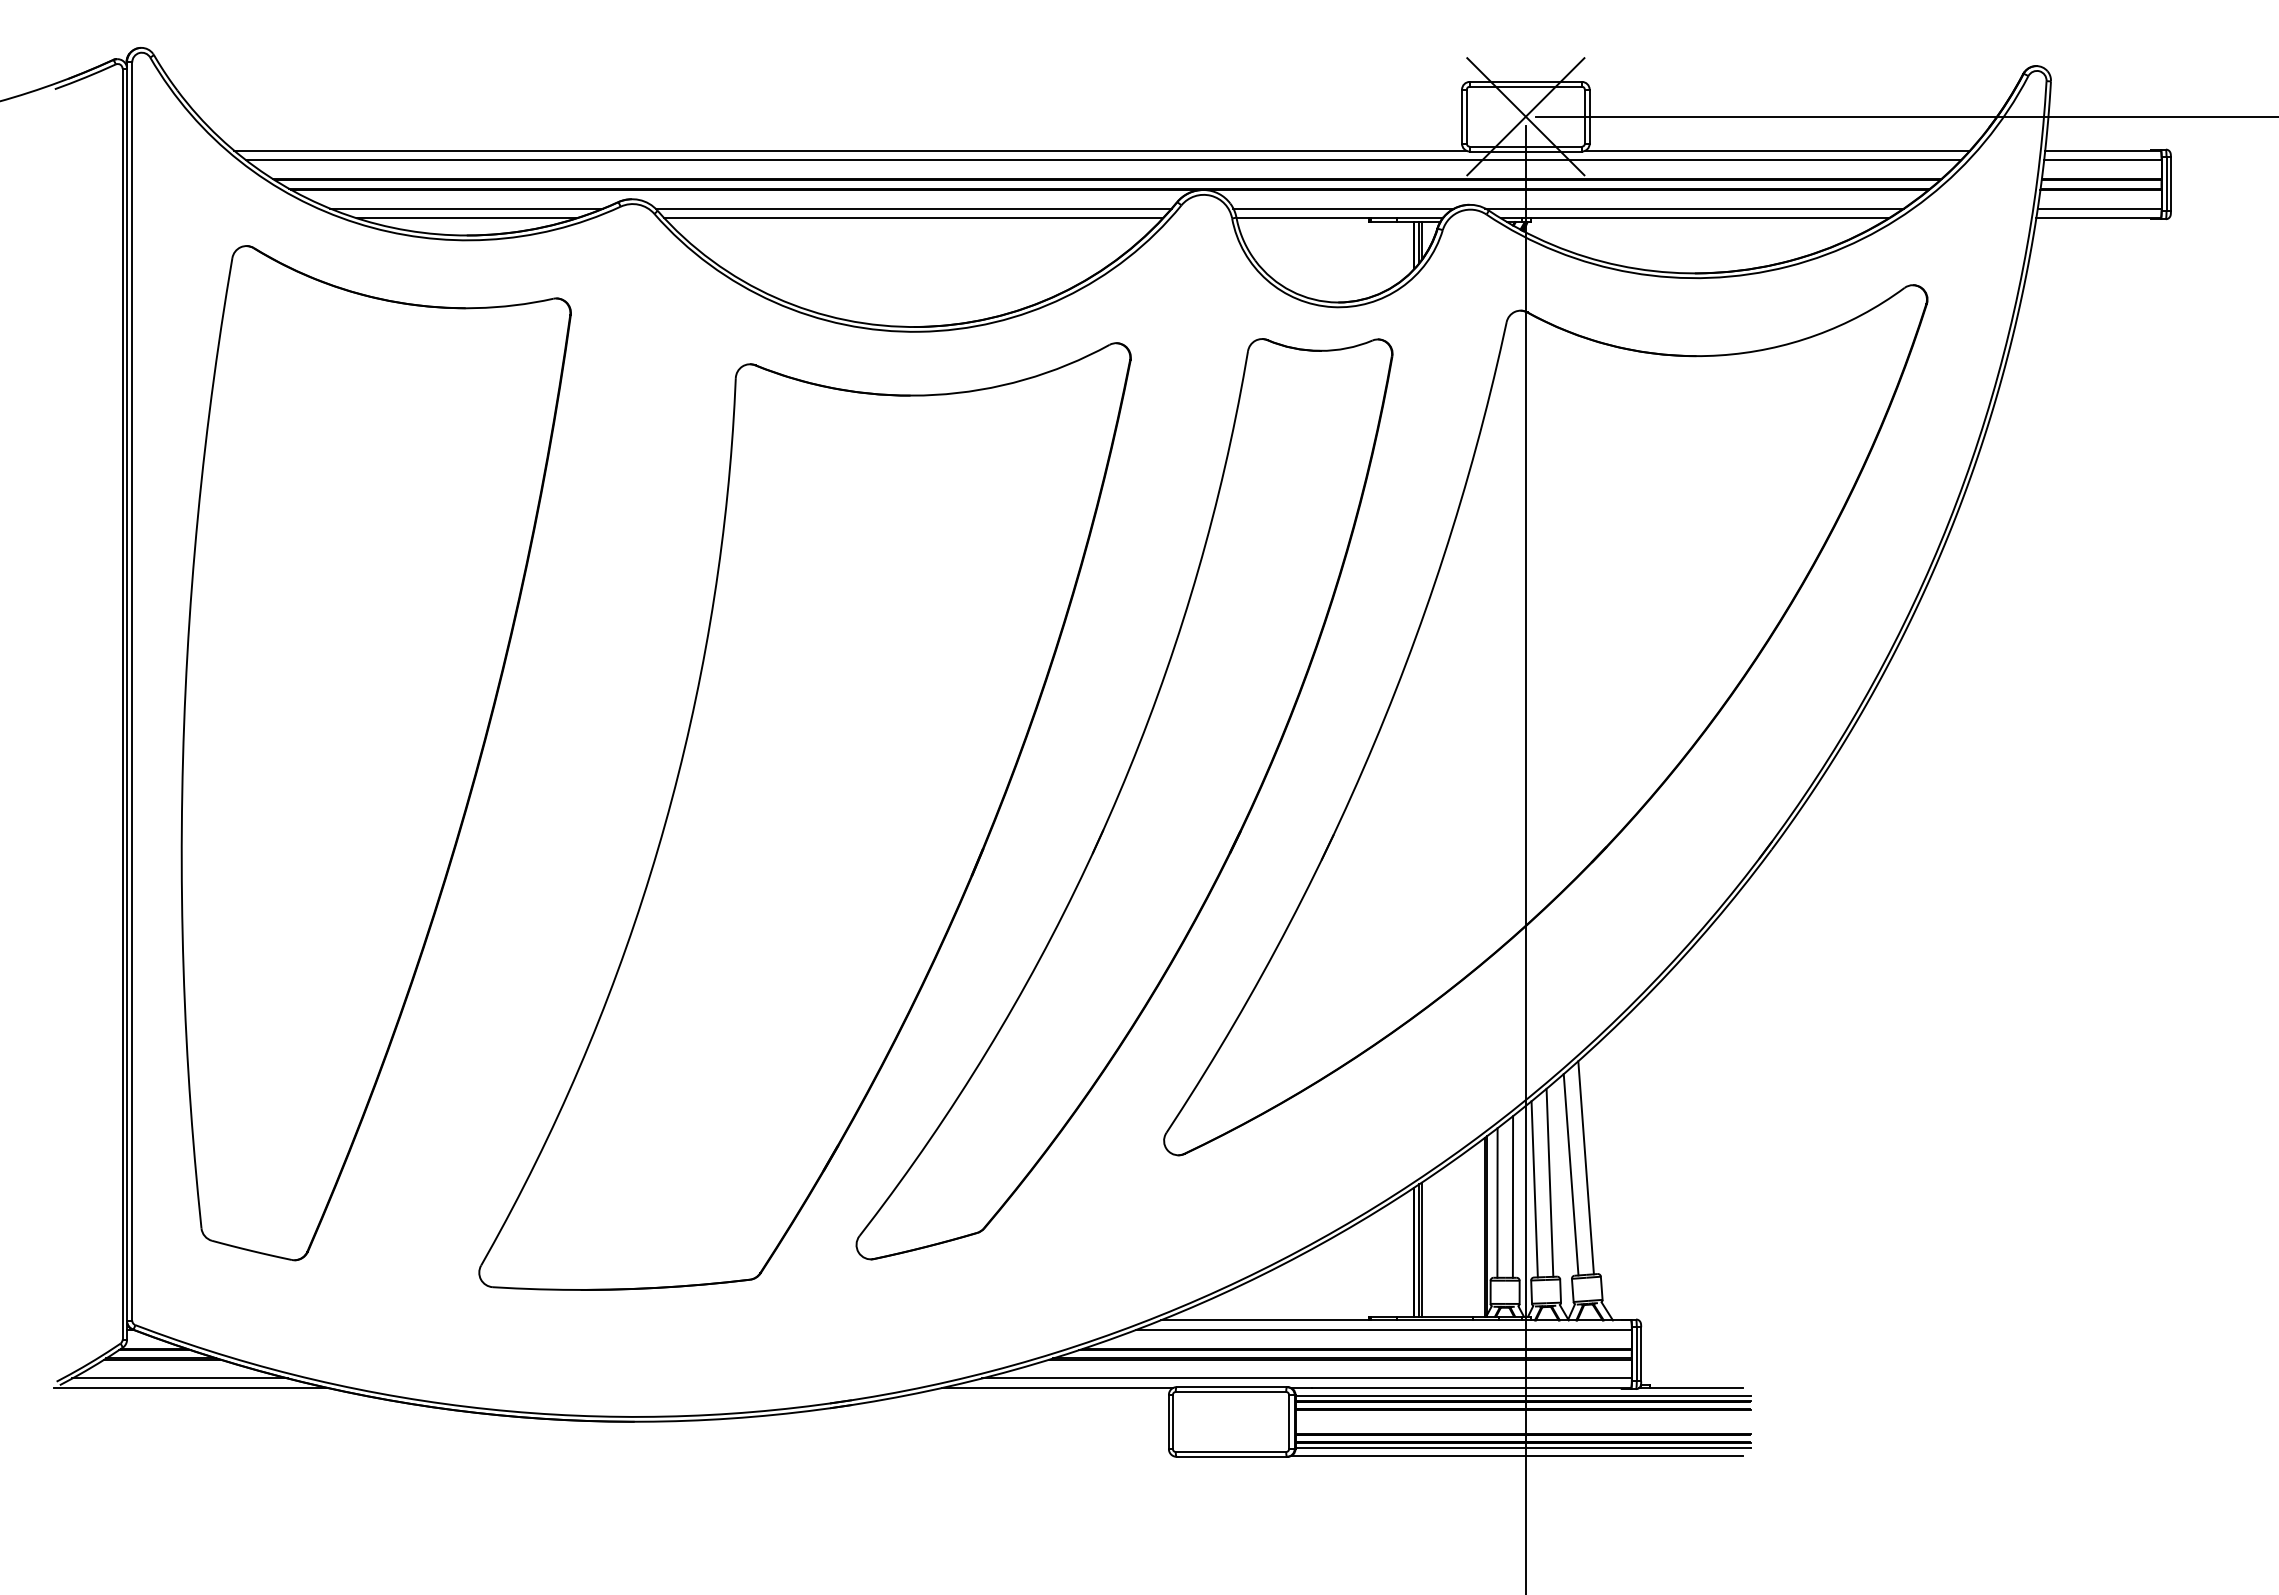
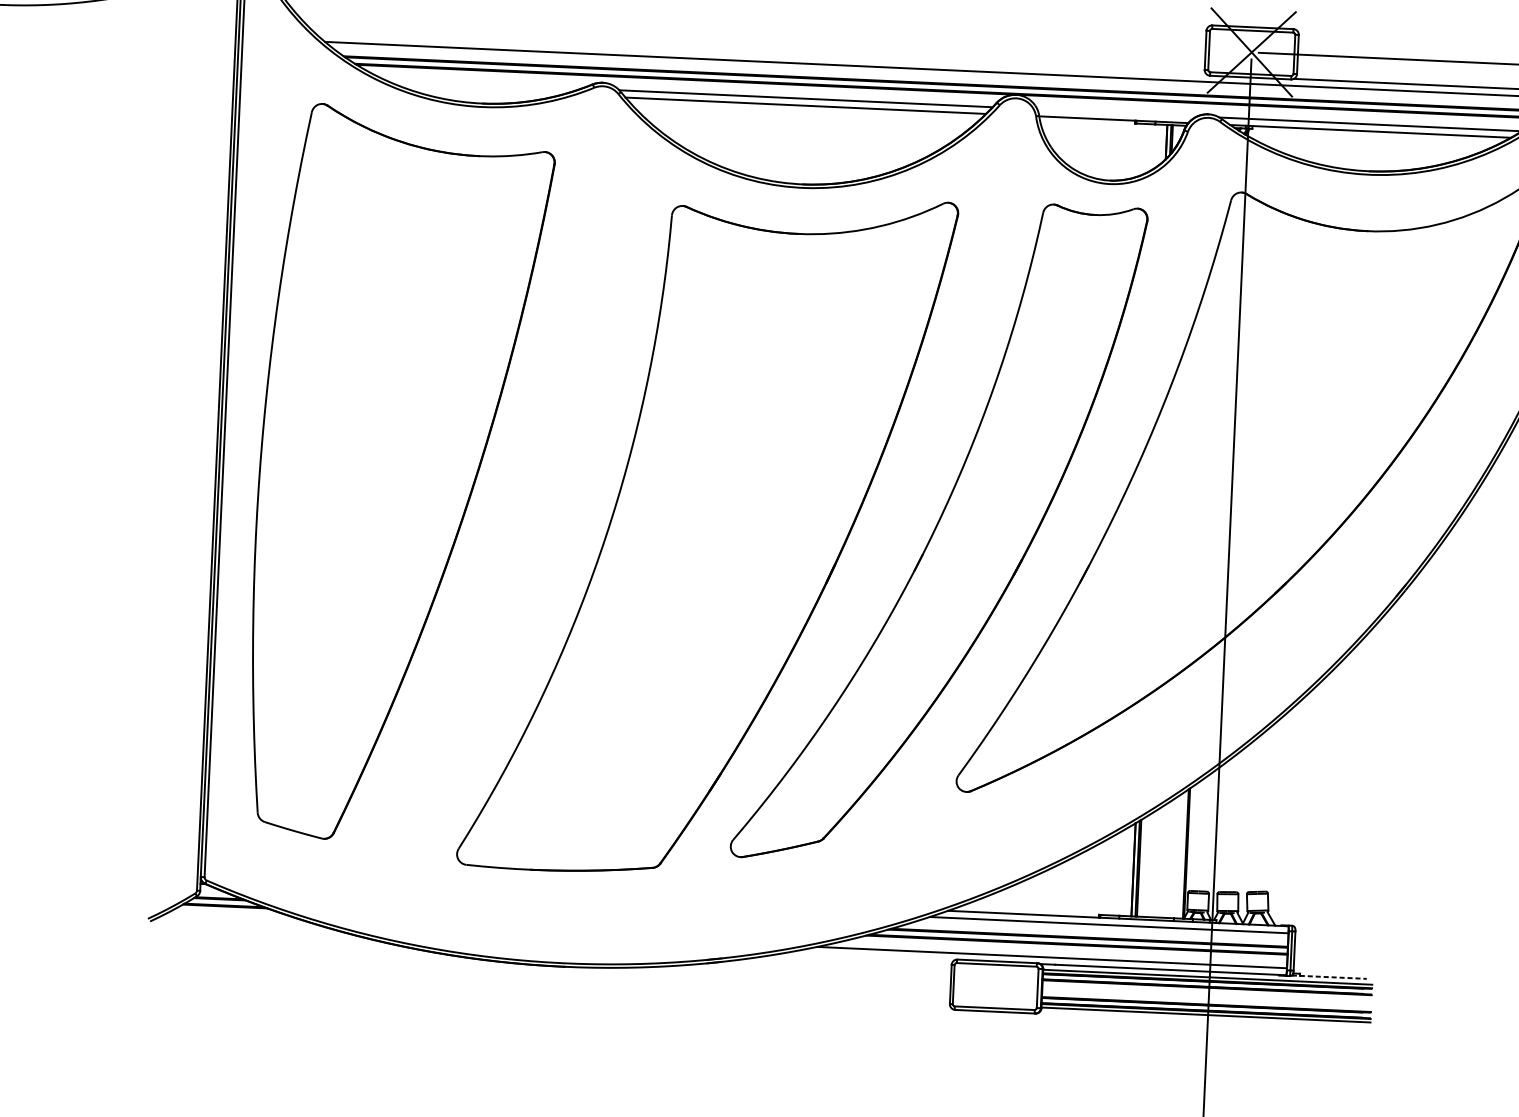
line: (850, 150) -> (762, 54), removed
line: (466, 208) -> (482, 84), removed
line: (1343, 208) -> (1116, 112), removed
line: (466, 218) -> (482, 91), removed
line: (1585, 1167) -> (1260, 814), removed
line: (1570, 1174) -> (1249, 818), removed
line: (1549, 1182) -> (1233, 823), removed
line: (1534, 1189) -> (1222, 828), removed
line: (1512, 1196) -> (1206, 832), removed
line: (1497, 1202) -> (1195, 836), removed
line: (179, 1378) -> (236, 920), removed
line: (191, 1388) -> (245, 928), removed
line: (1056, 1388) -> (870, 956), removed
line: (1690, 1388) -> (1329, 977), solid -> dashed
line: (1516, 1455) -> (1201, 1020), removed

